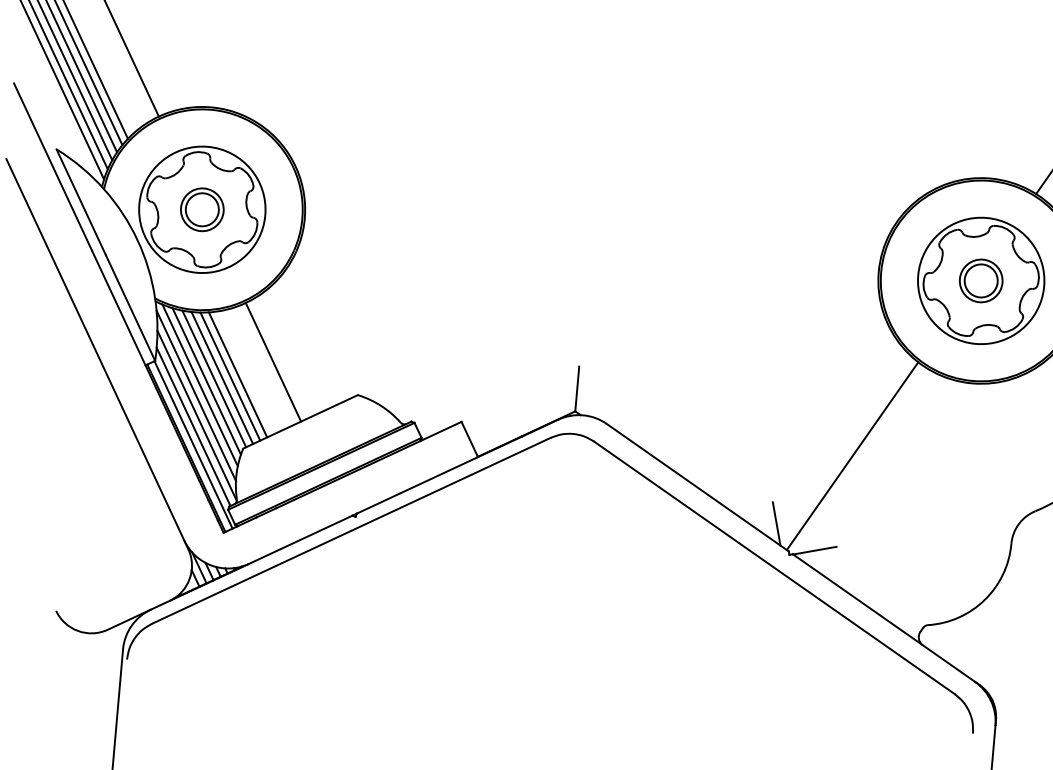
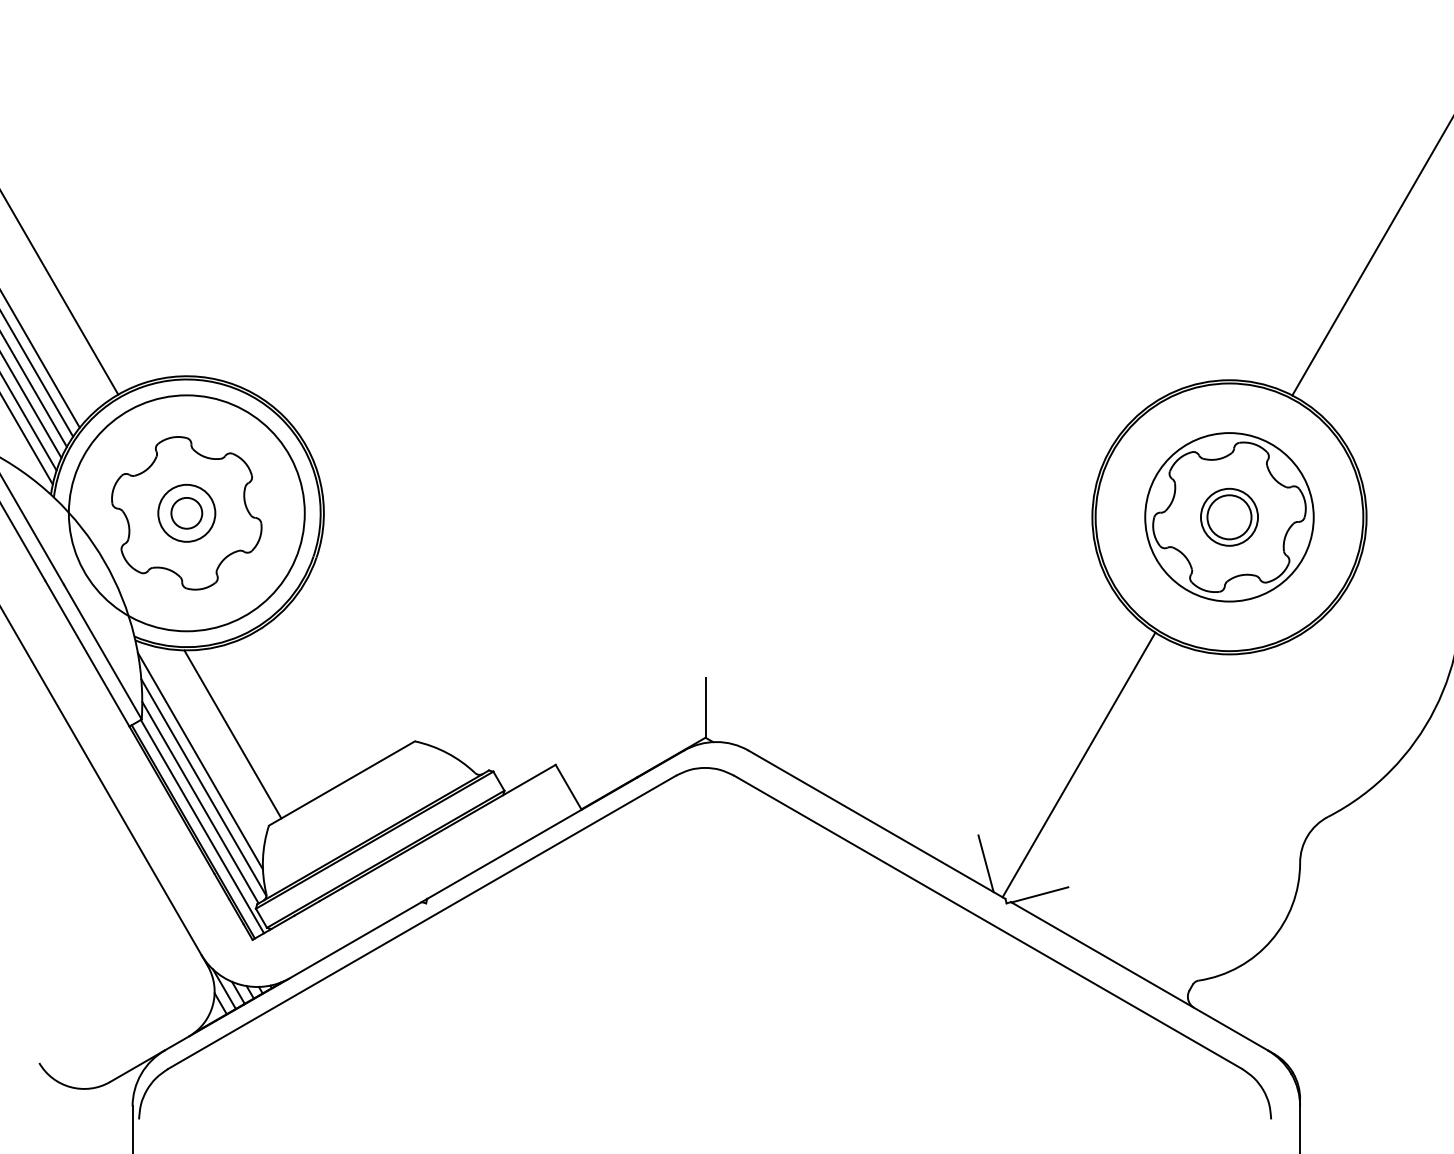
circle: (202, 209) -> (186, 513), size x0.7
circle: (202, 209) -> (186, 513), size x1.4
line: (273, 362) -> (298, 707), removed
line: (238, 374) -> (253, 728), removed
line: (230, 376) -> (243, 731), removed
line: (214, 378) -> (222, 736), removed
line: (206, 381) -> (212, 740), removed
line: (199, 385) -> (203, 746), removed

